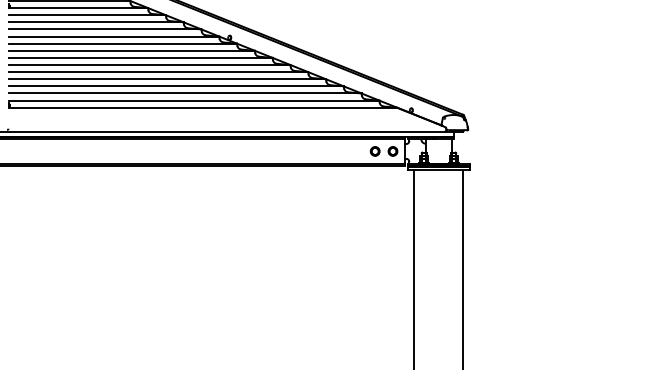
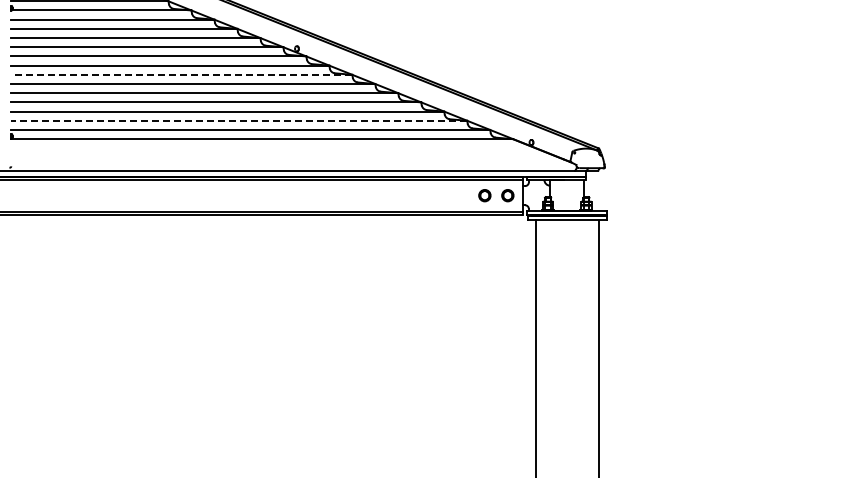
line: (140, 57) -> (181, 74), solid -> dashed
line: (185, 93) -> (239, 120), solid -> dashed

